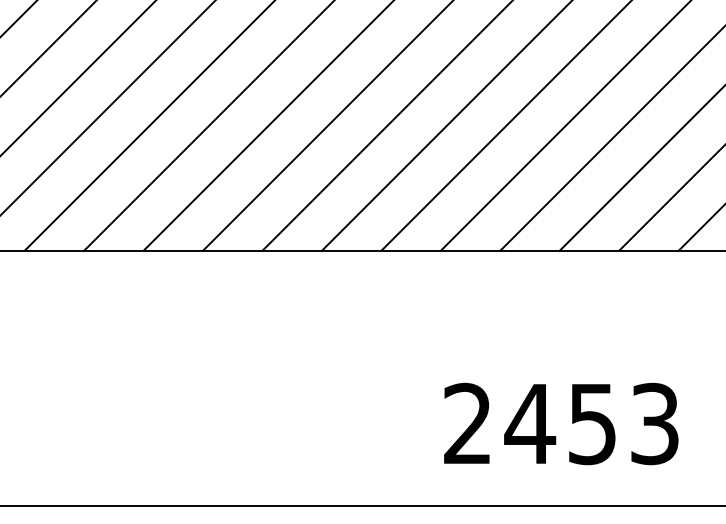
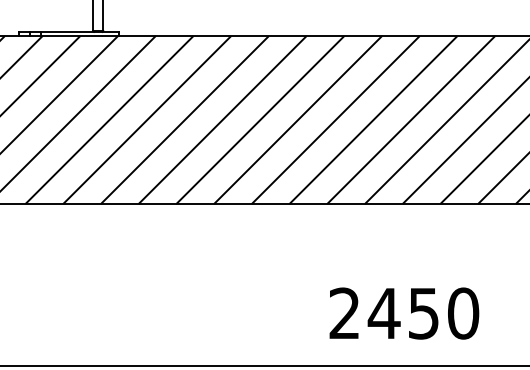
text: (655, 423) -> (463, 313), 2453 -> 2450

